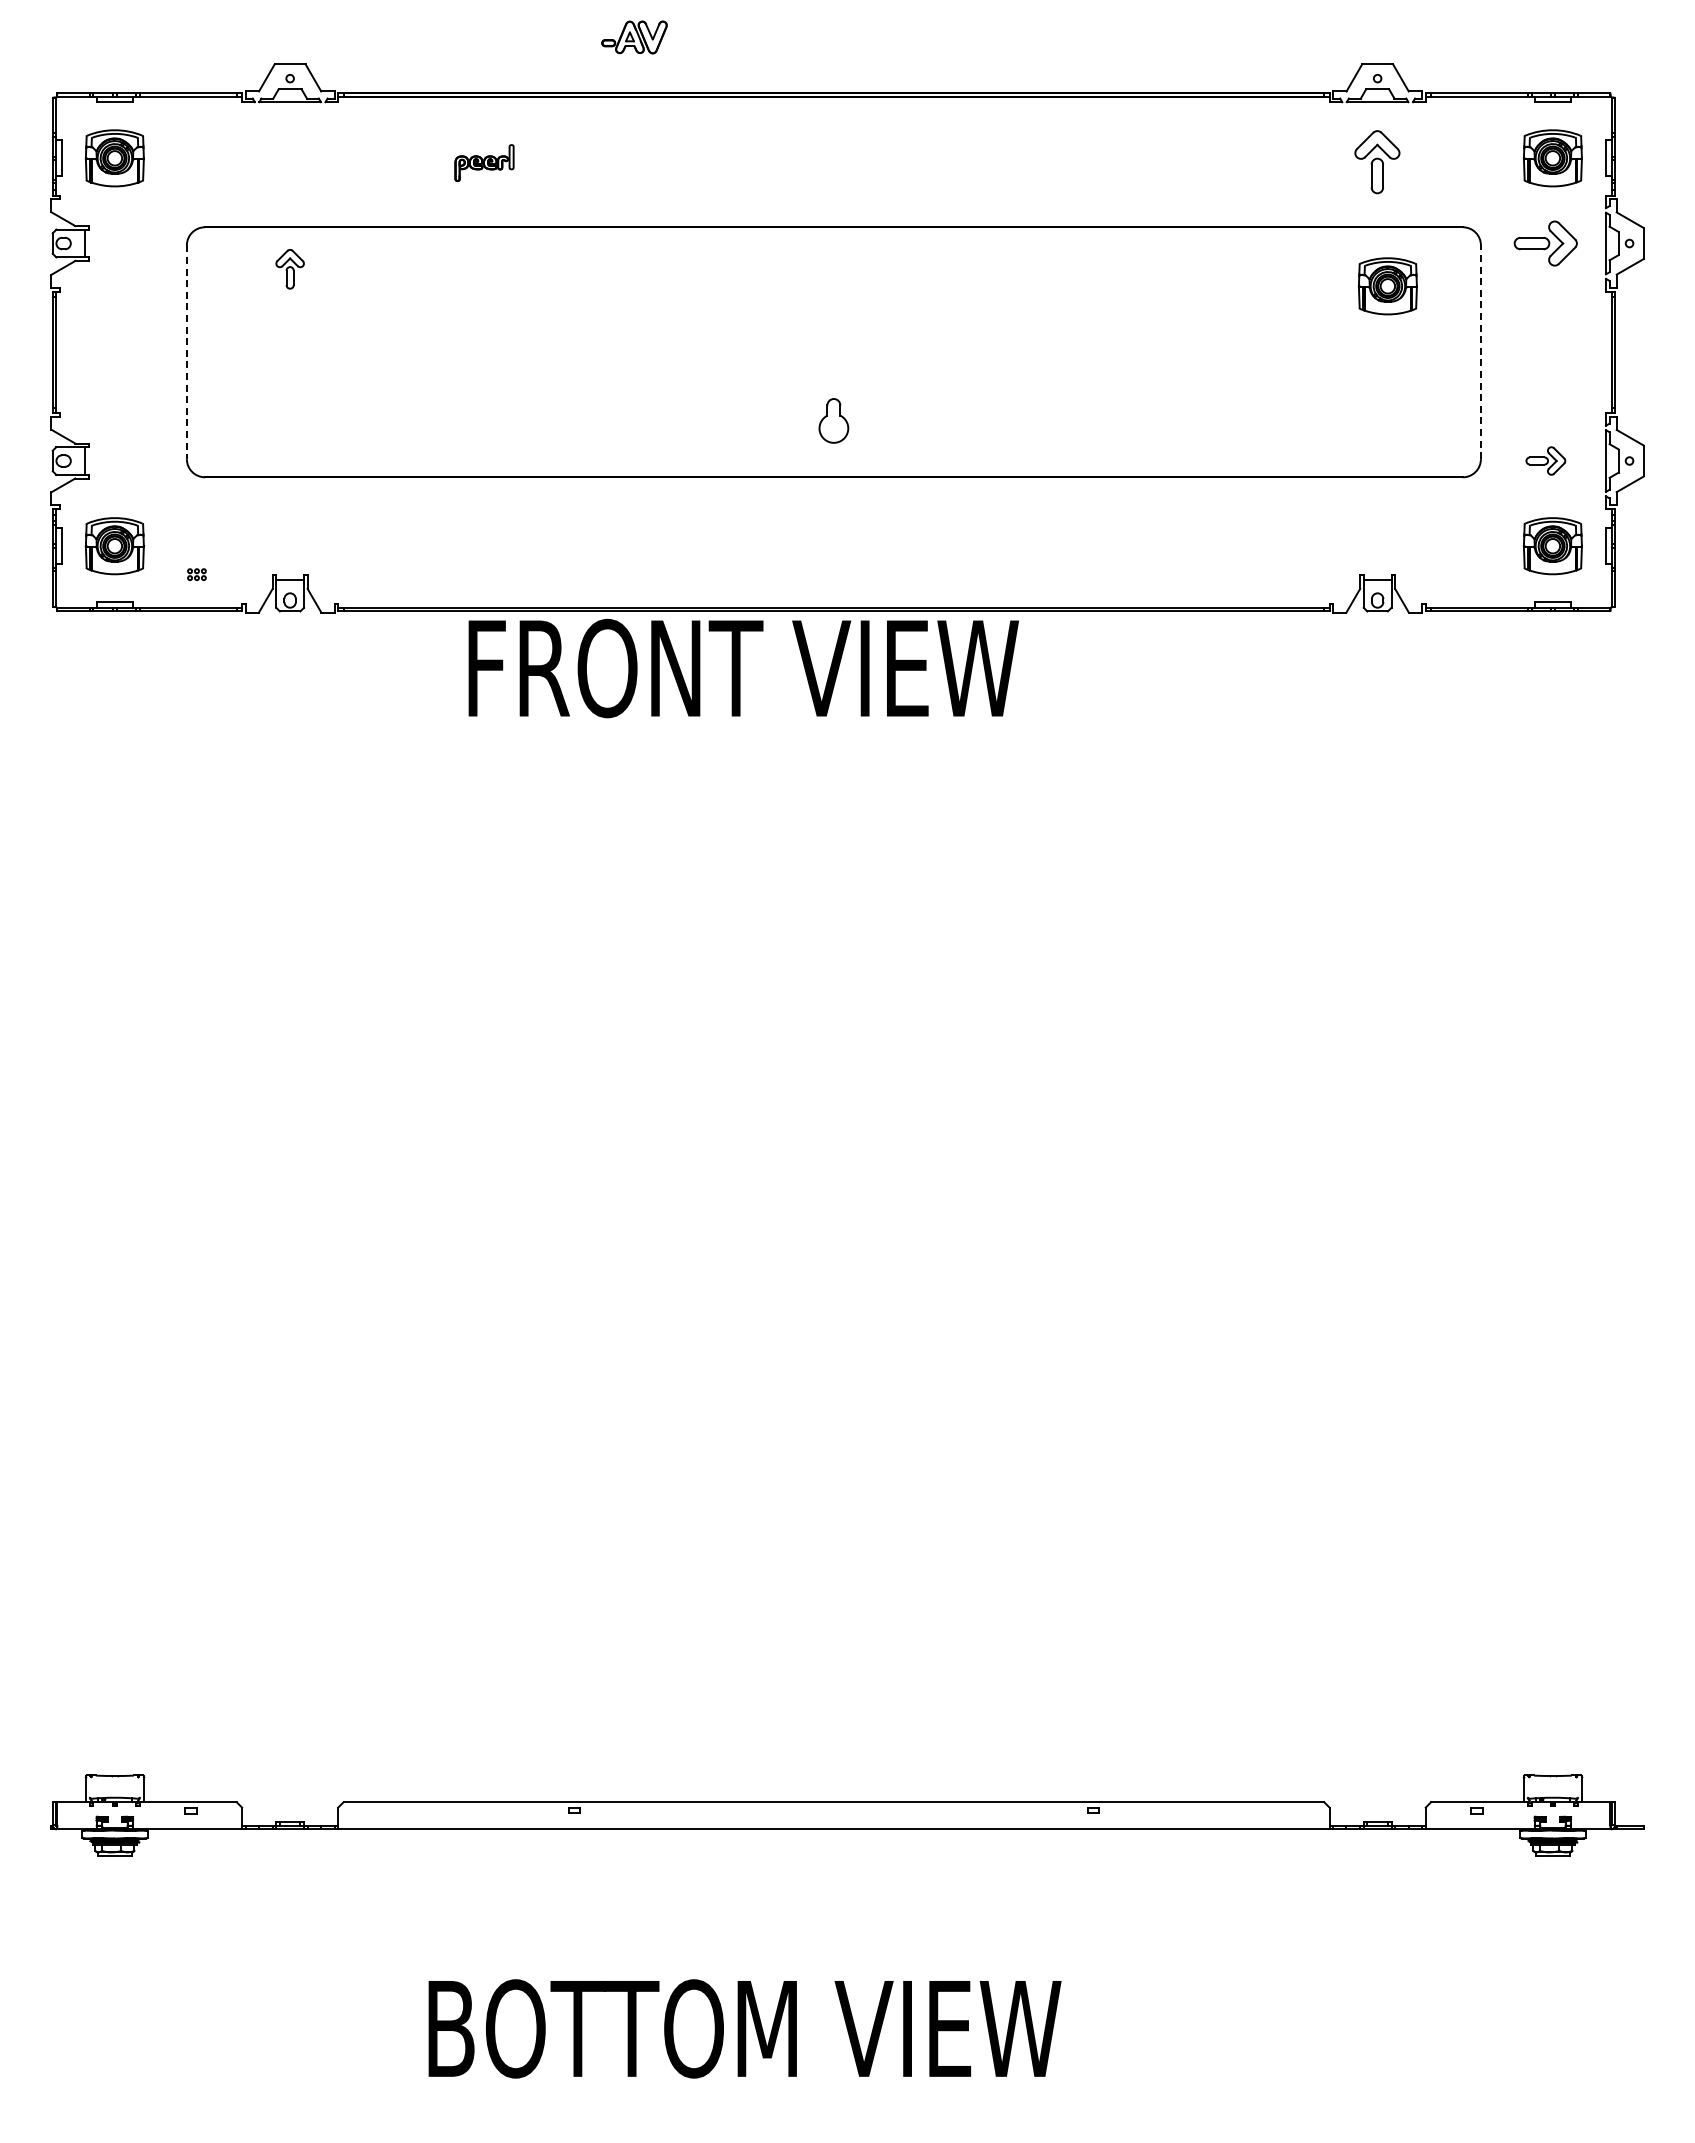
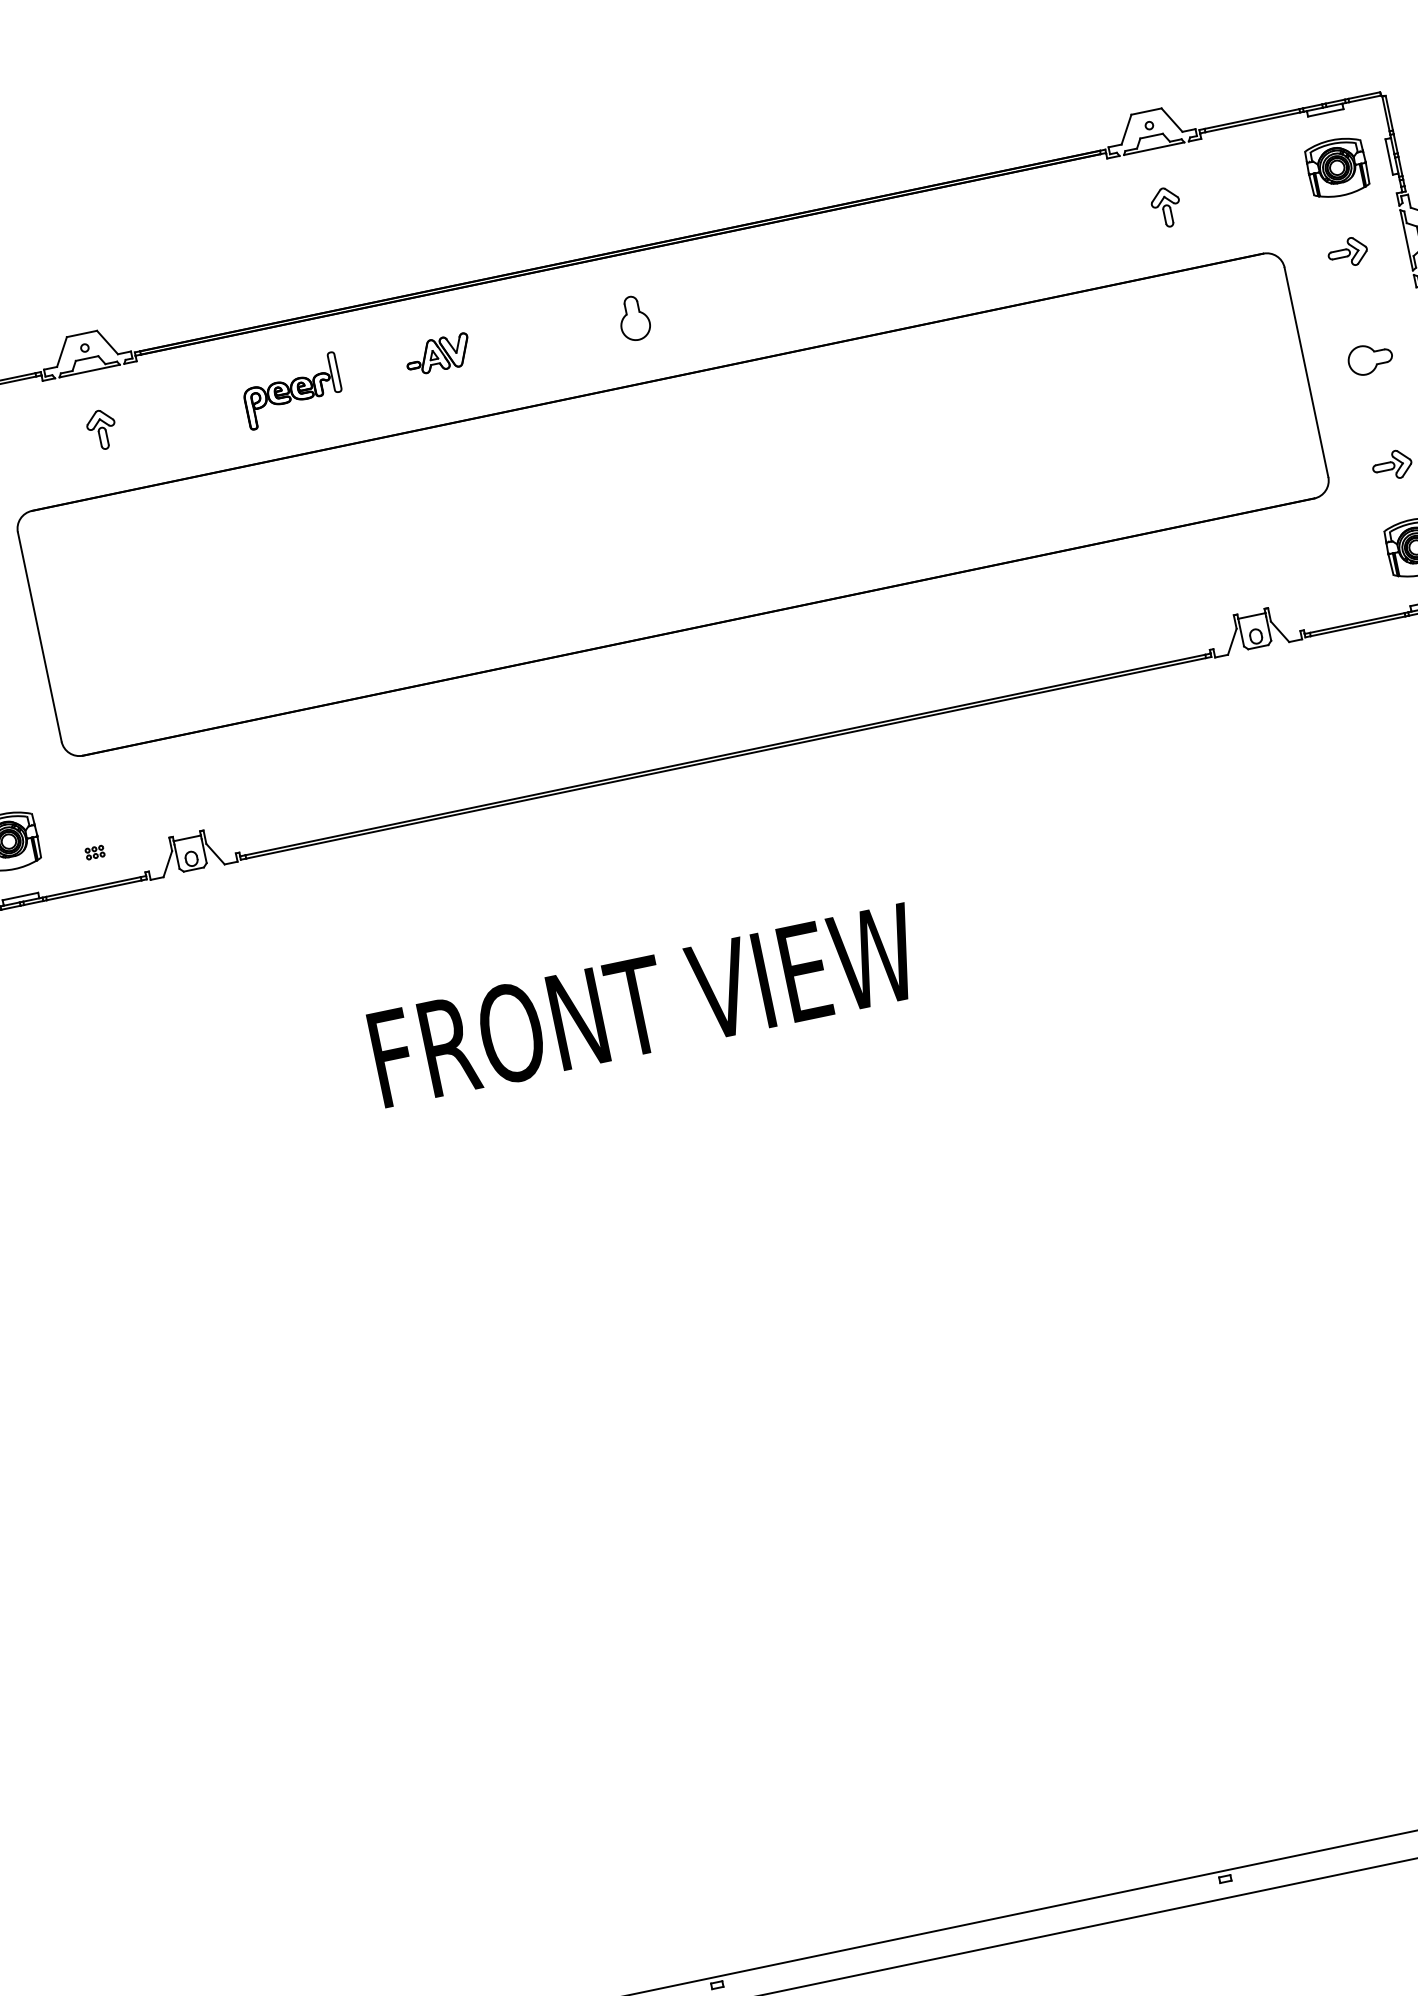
part: (634, 37) -> (438, 354), moved
part: (484, 162) -> (292, 390), size x1.67
part: (1377, 162) -> (1166, 207), size x0.62
part: (1545, 243) -> (1347, 252), size x0.62
part: (289, 269) -> (101, 430), moved
part: (1387, 286) -> (1201, 327), removed
line: (186, 352) -> (39, 637), dashed -> solid
line: (1480, 352) -> (1306, 372), dashed -> solid
part: (1546, 352) -> (1370, 359), added
part: (833, 420) -> (633, 318), moved
text: (743, 668) -> (644, 1005), moved

